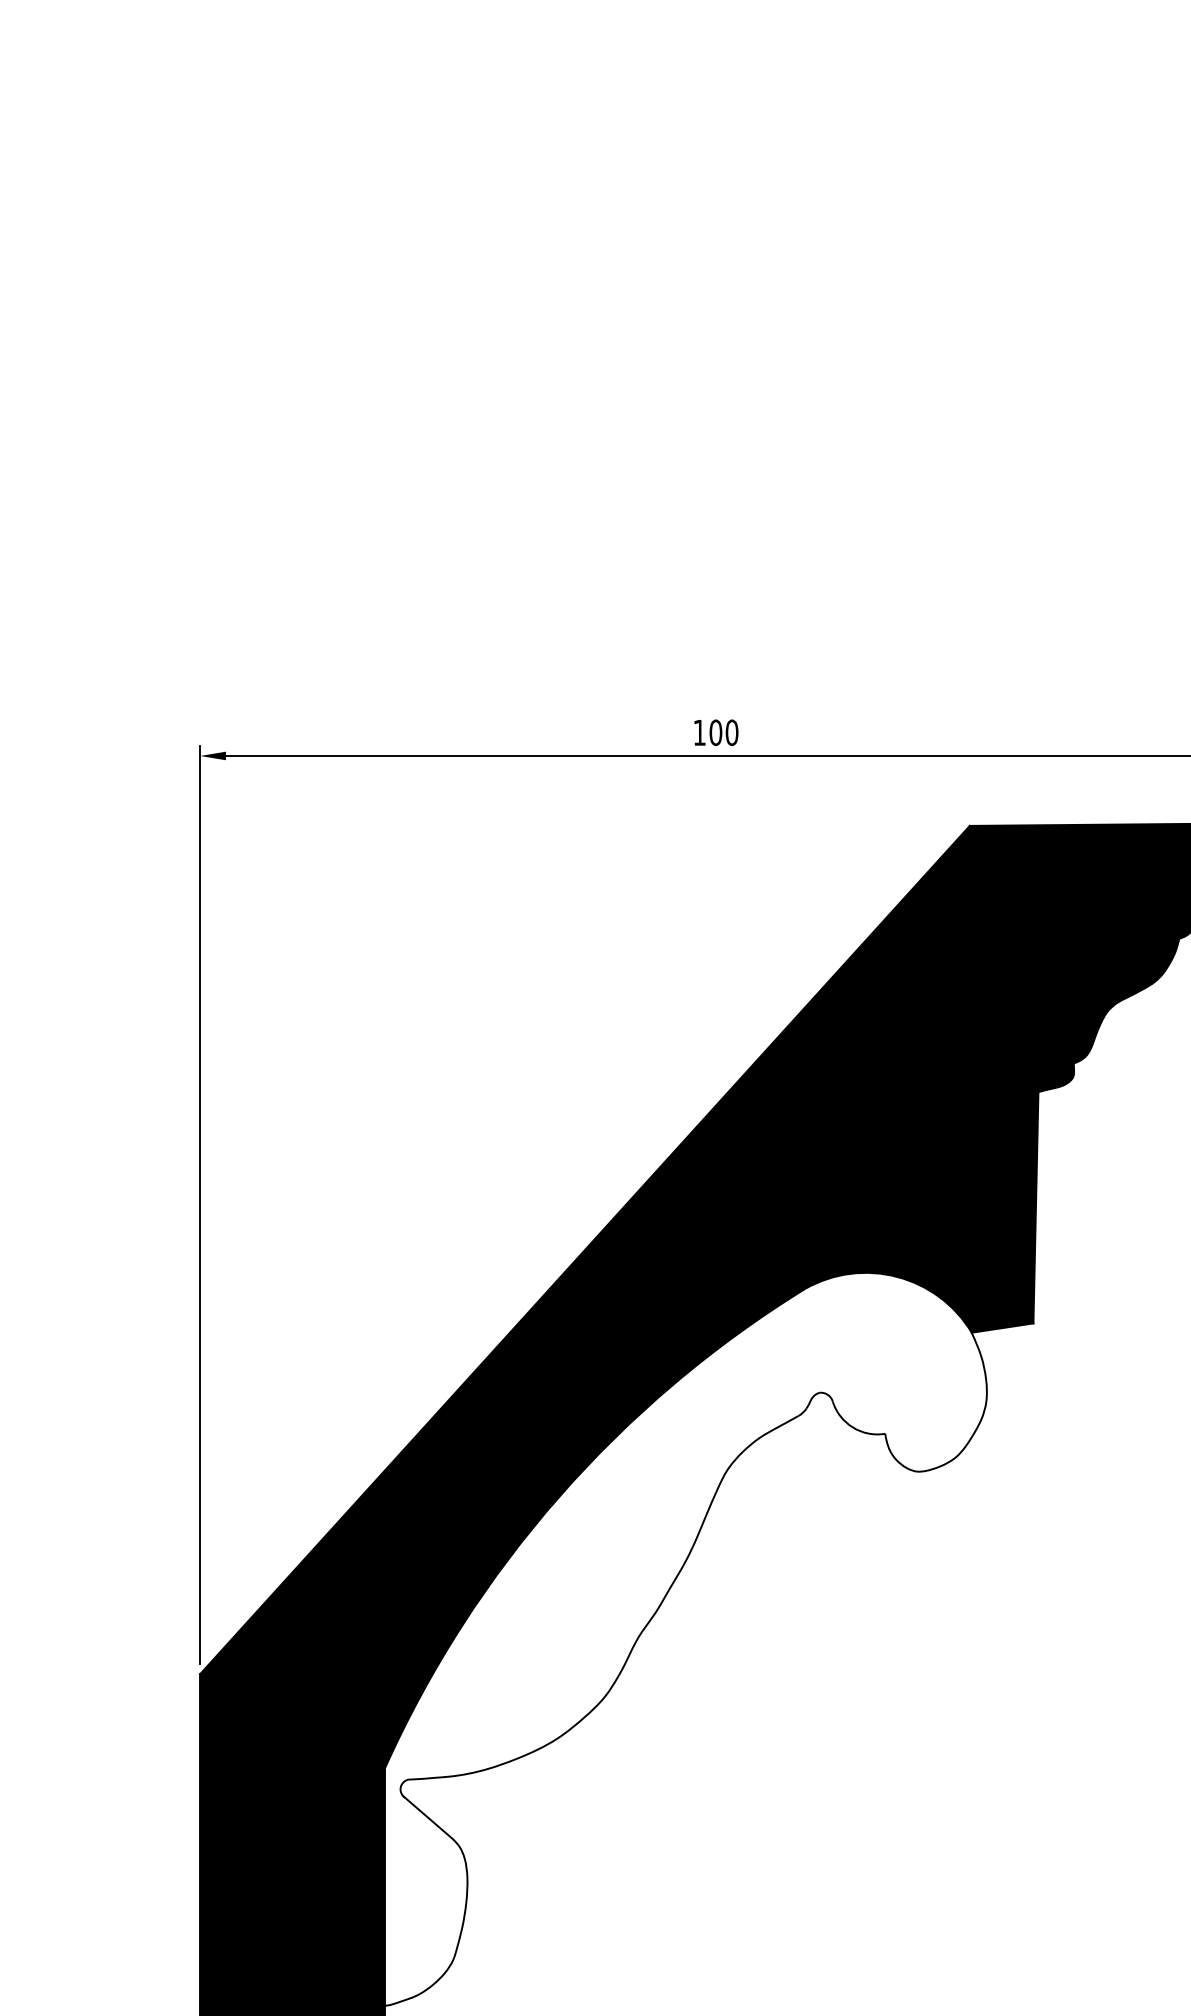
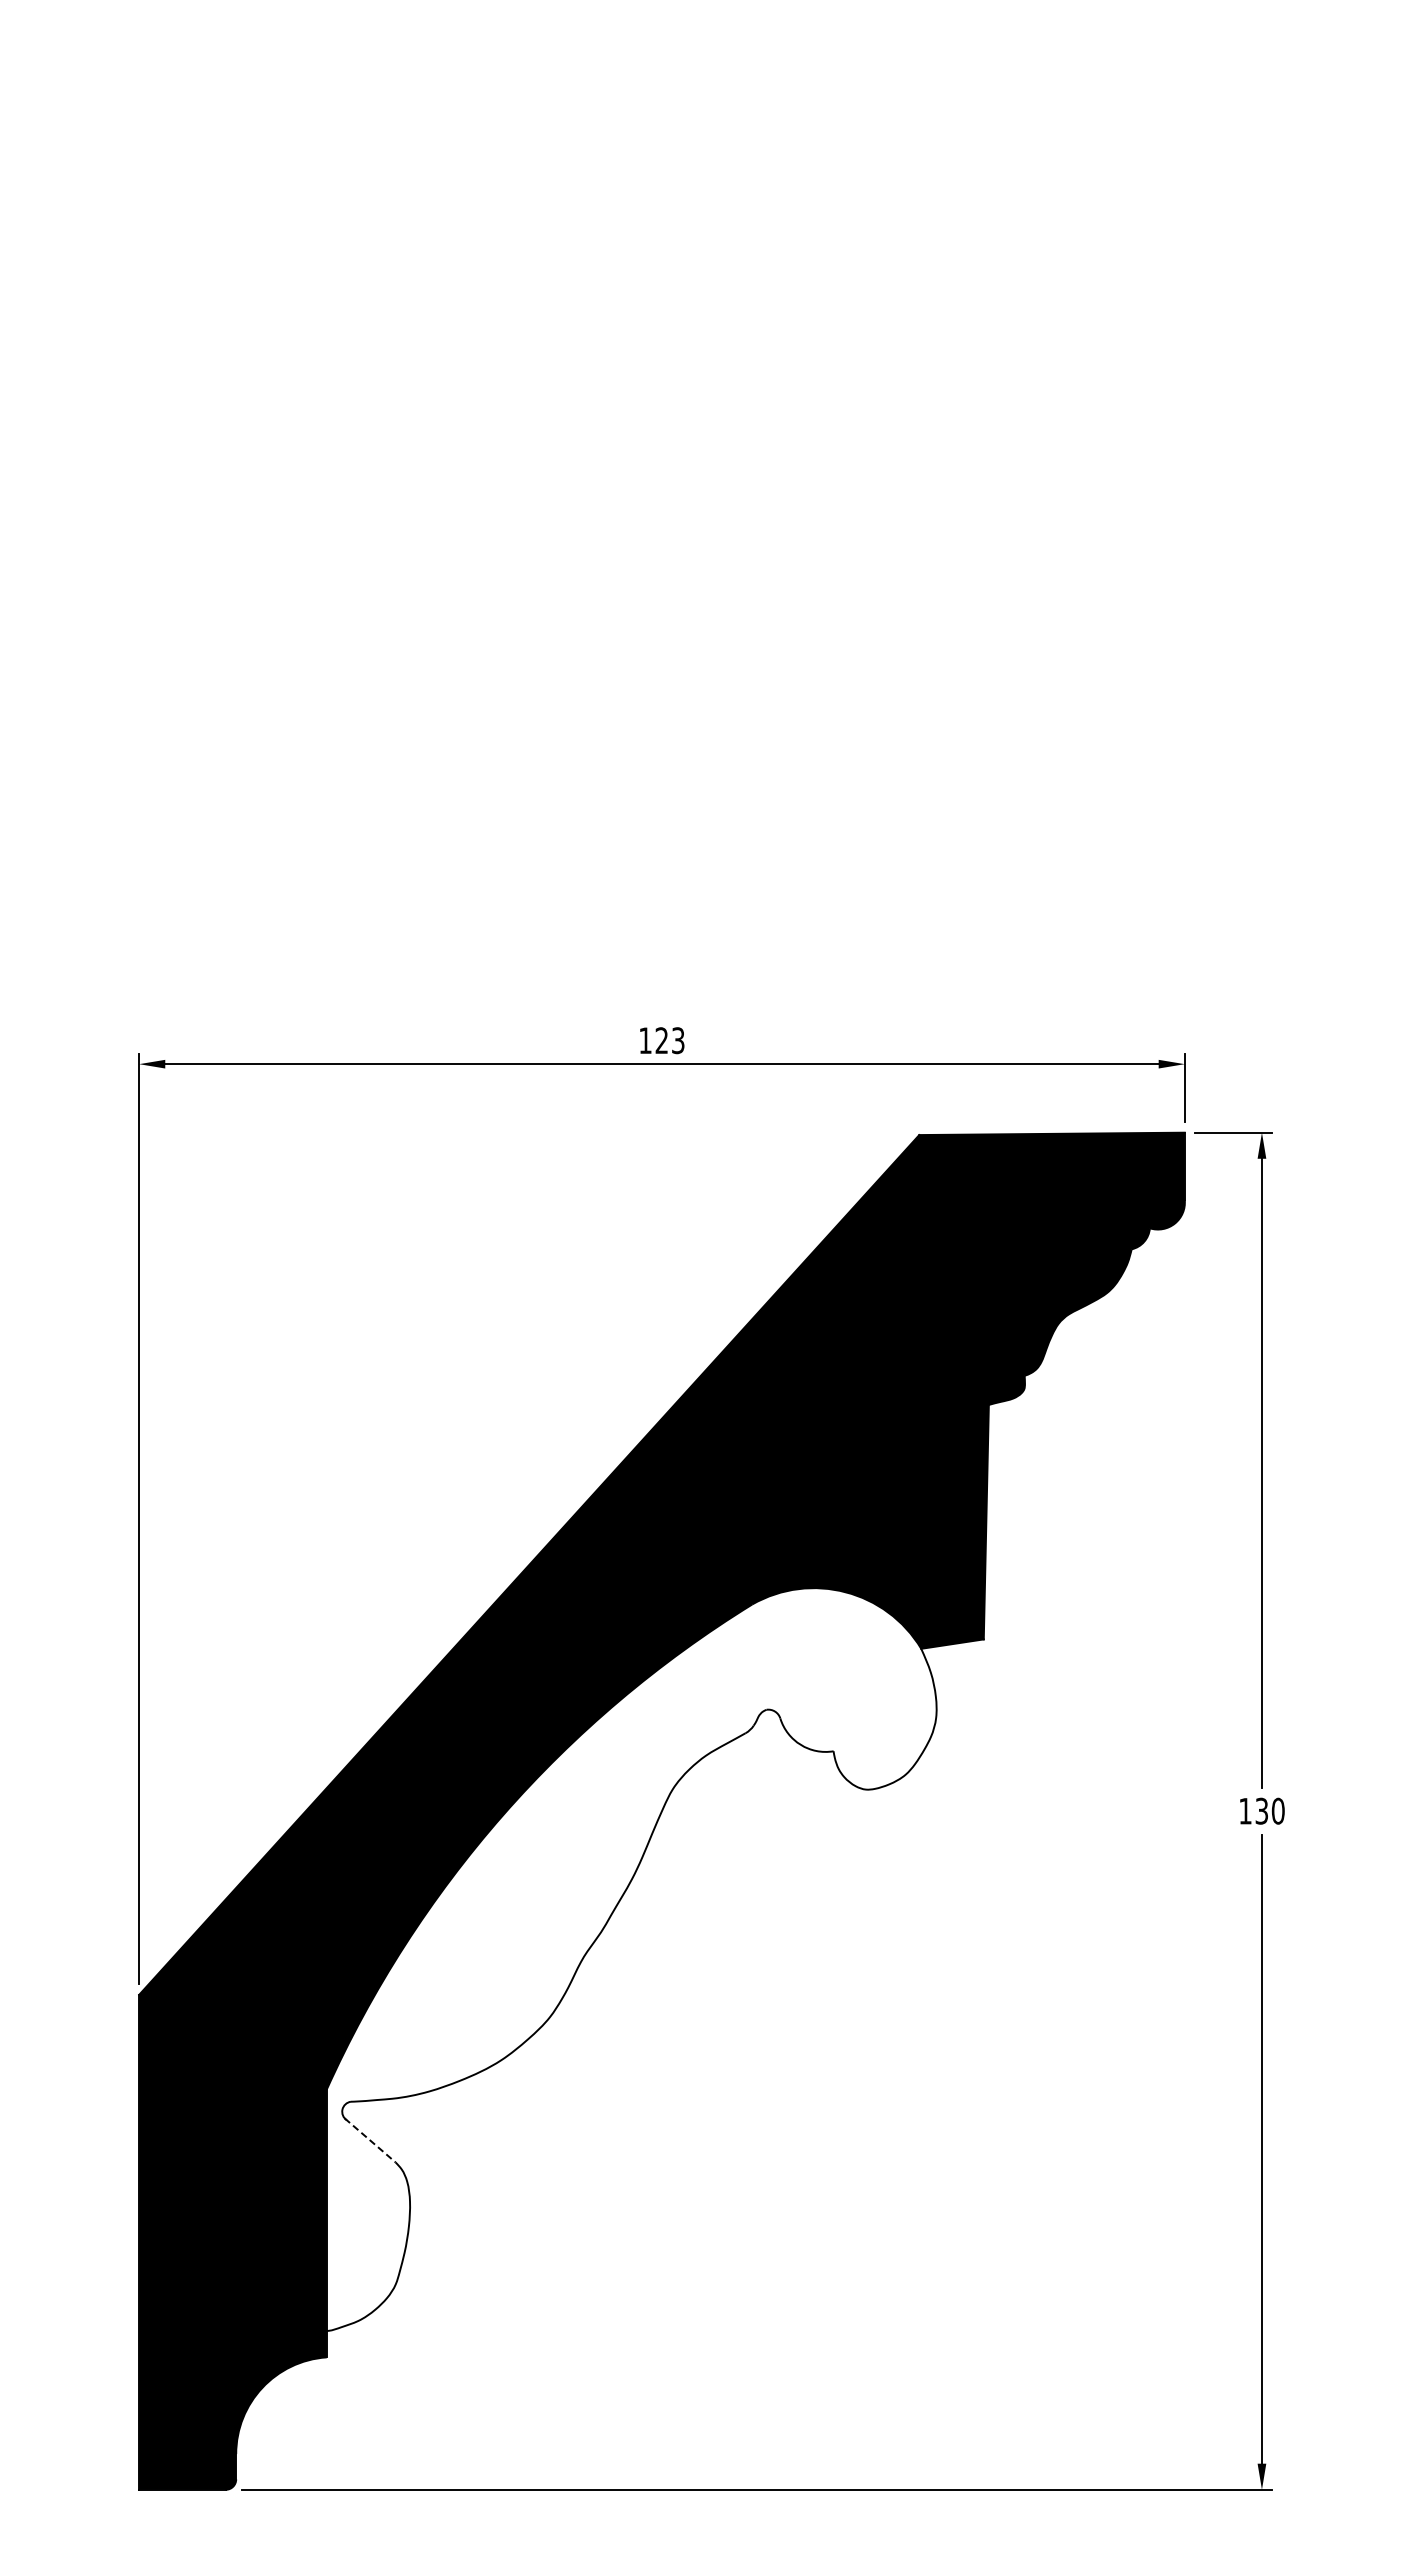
text: (723, 732) -> (669, 1040), 100 -> 123
line: (428, 1817) -> (370, 2140), solid -> dashed

